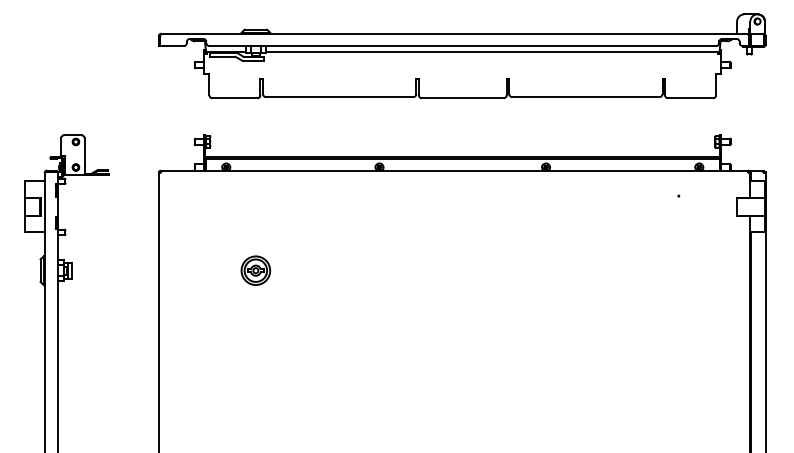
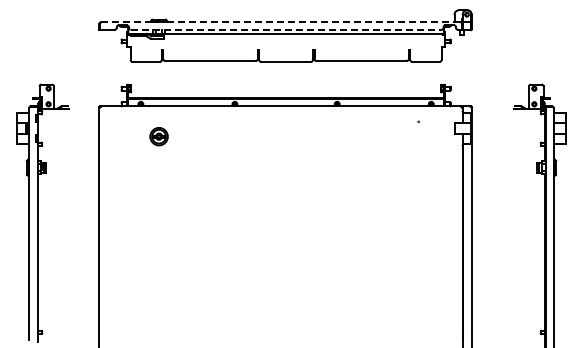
line: (455, 34) -> (281, 22), solid -> dashed
line: (463, 45) -> (286, 29), solid -> dashed
part: (254, 270) -> (158, 136), moved

